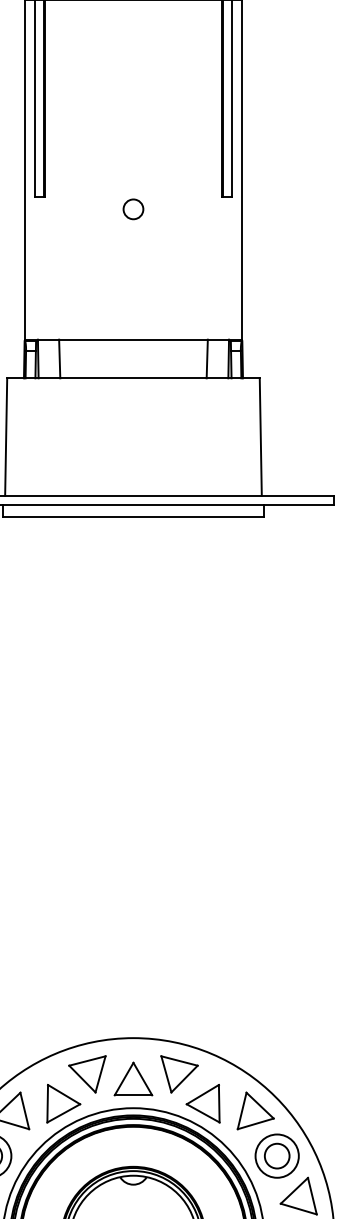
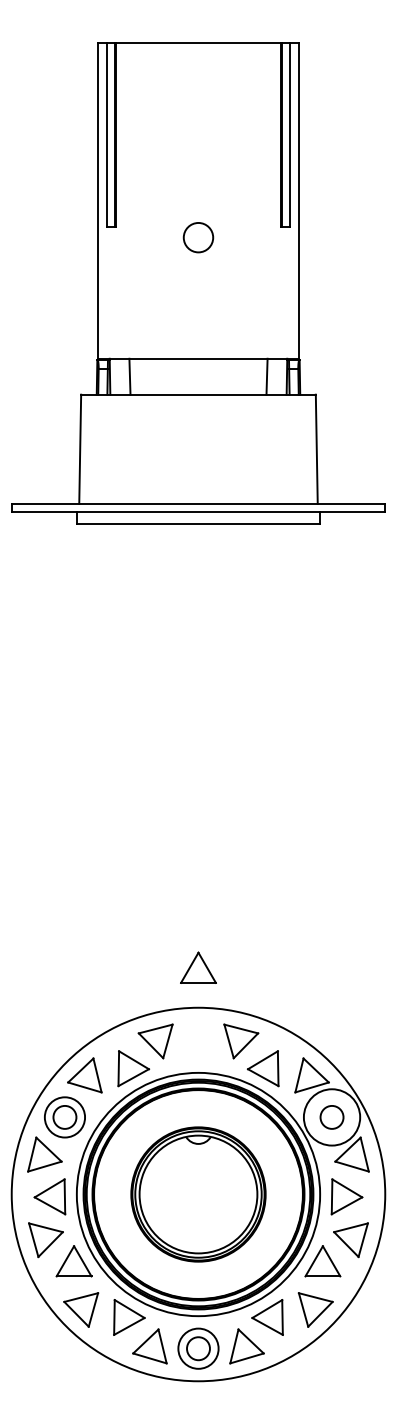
circle: (133, 209) -> (198, 237), size x1.6
part: (133, 1078) -> (198, 967), moved
circle: (276, 1156) -> (331, 1117), size x1.4

